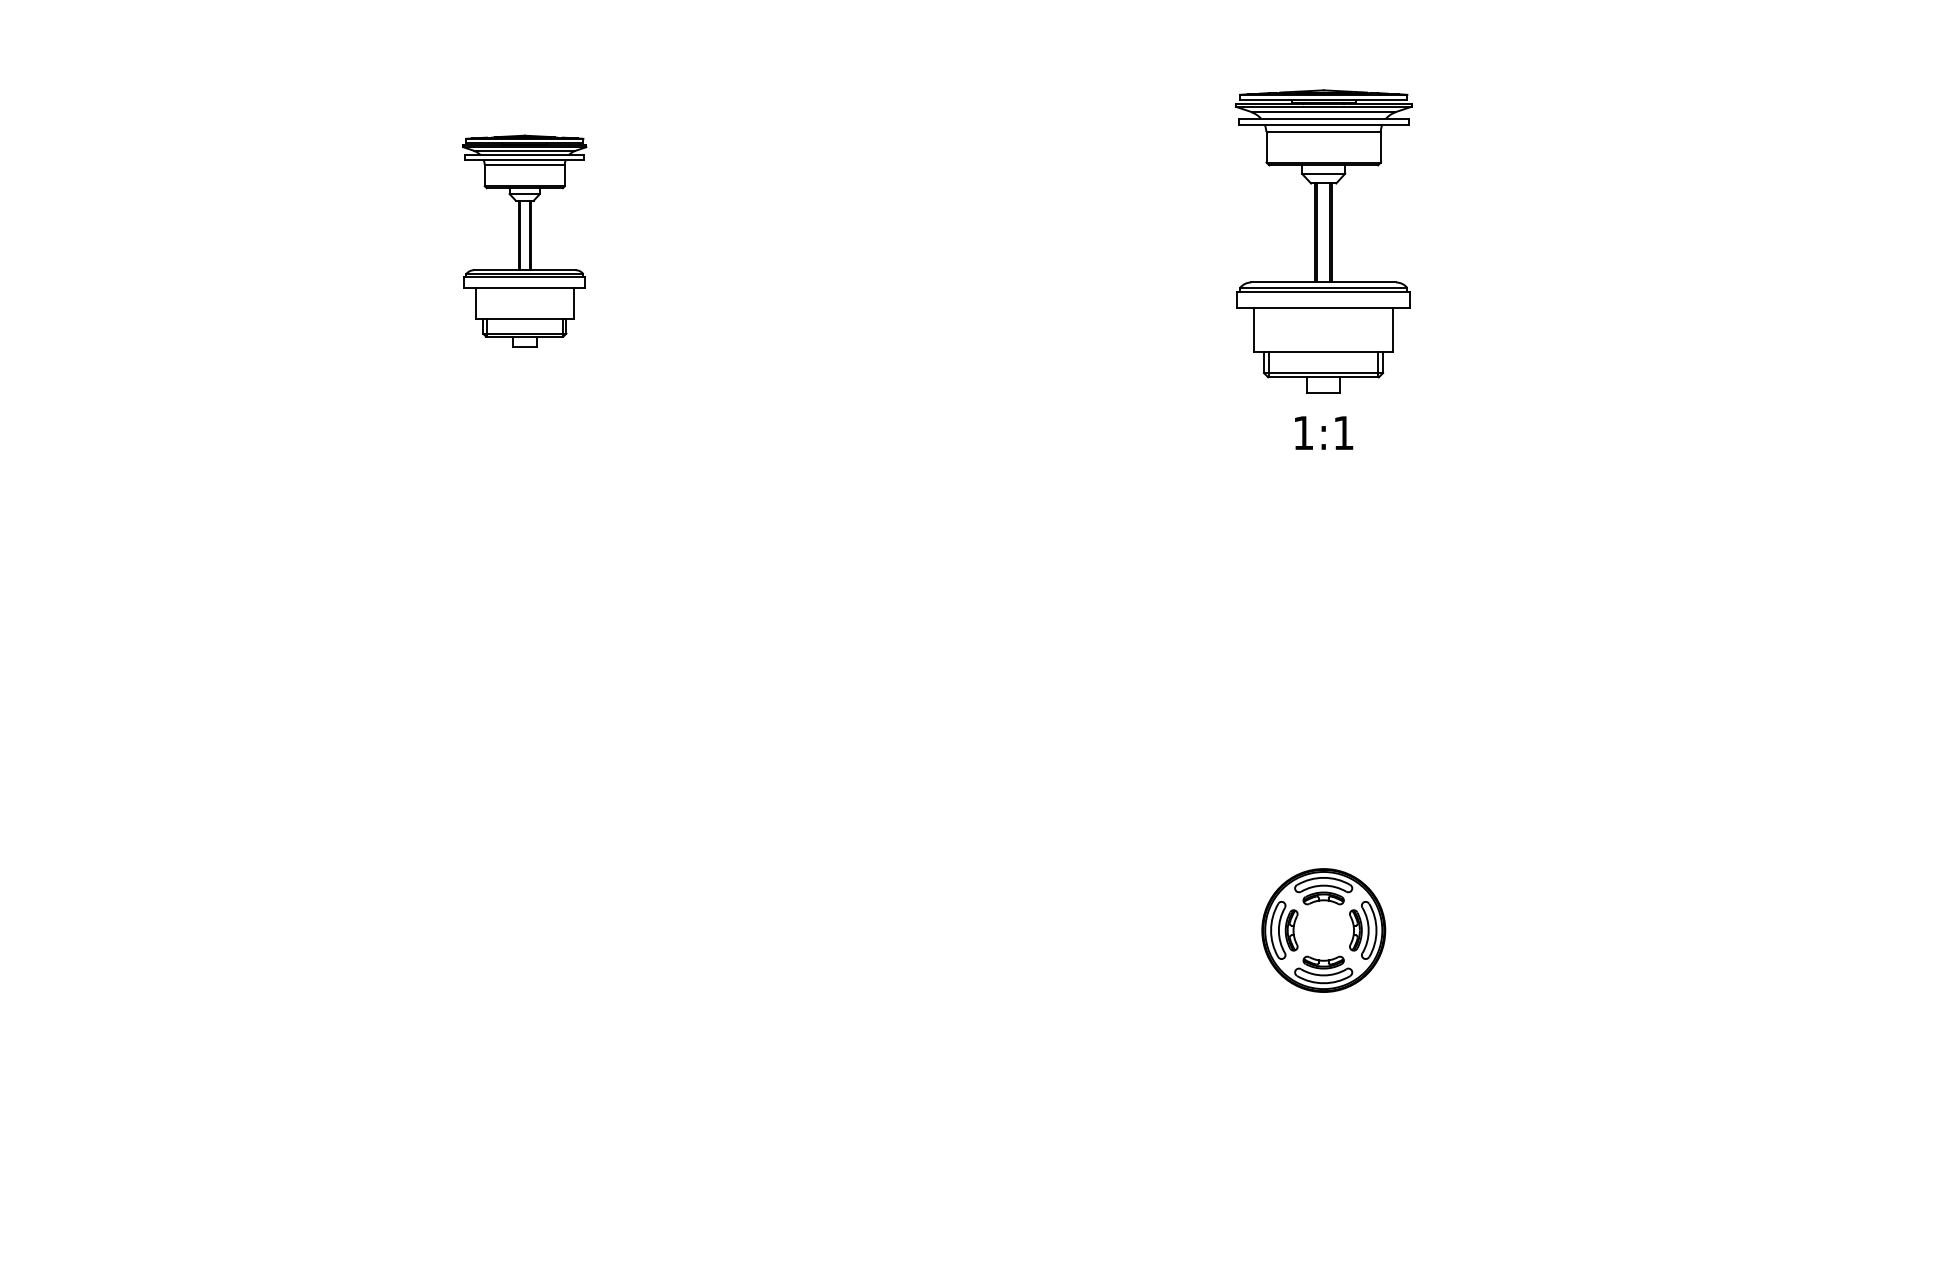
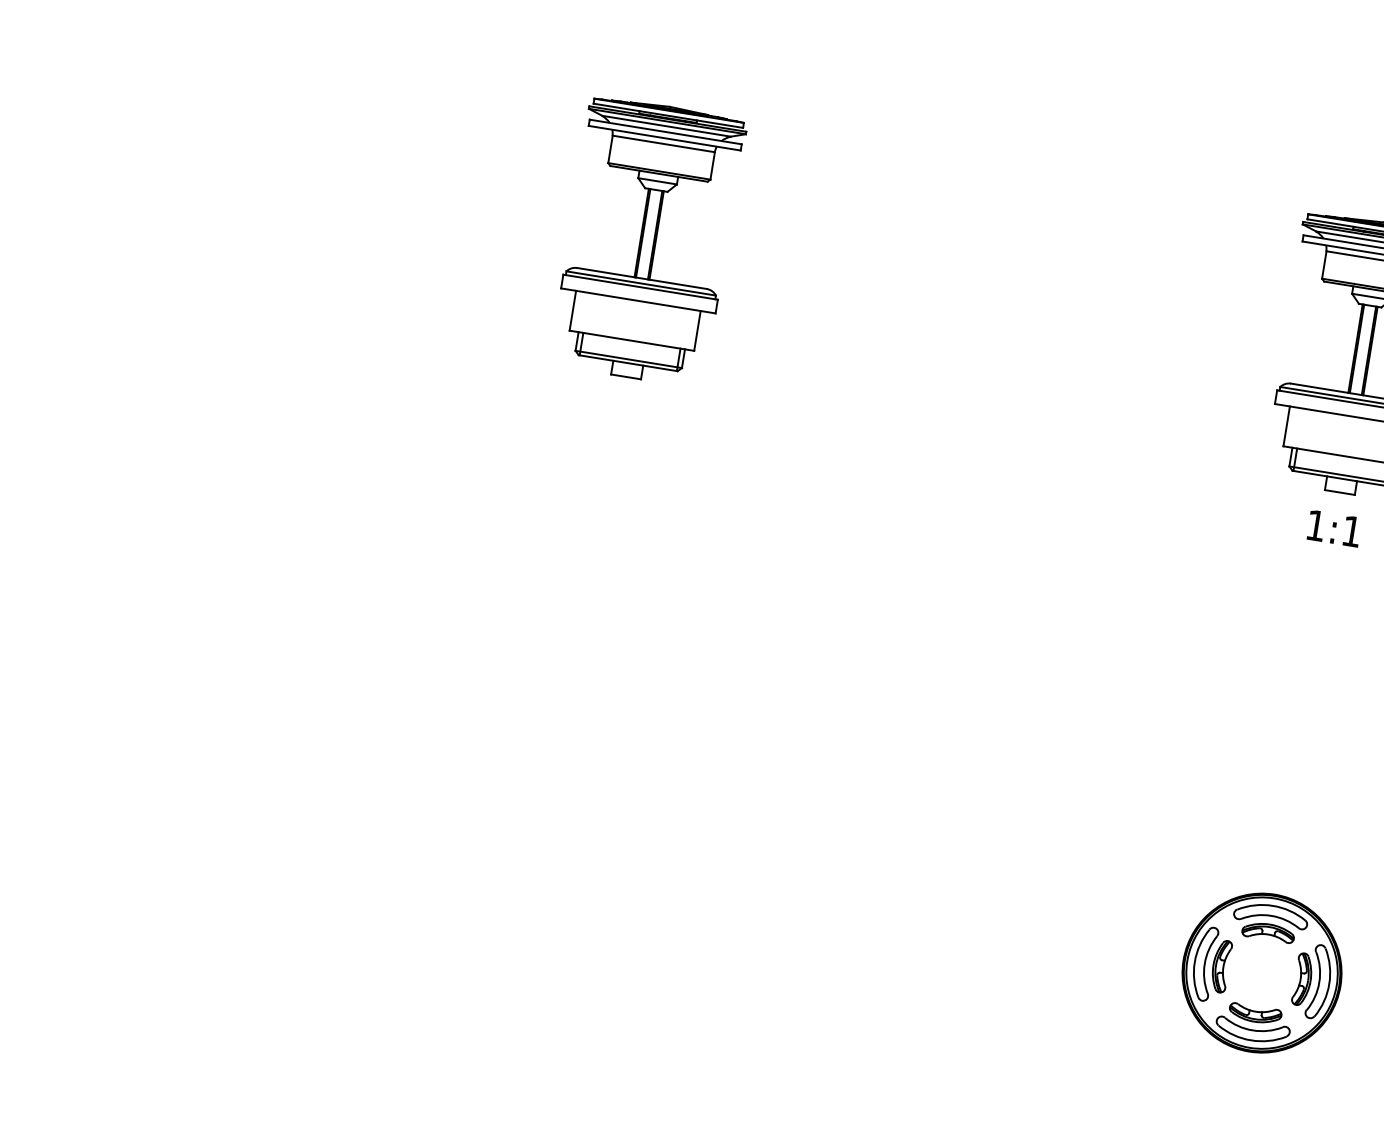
part: (524, 241) -> (647, 241), size x1.43
part: (1323, 930) -> (1261, 973), size x1.43

